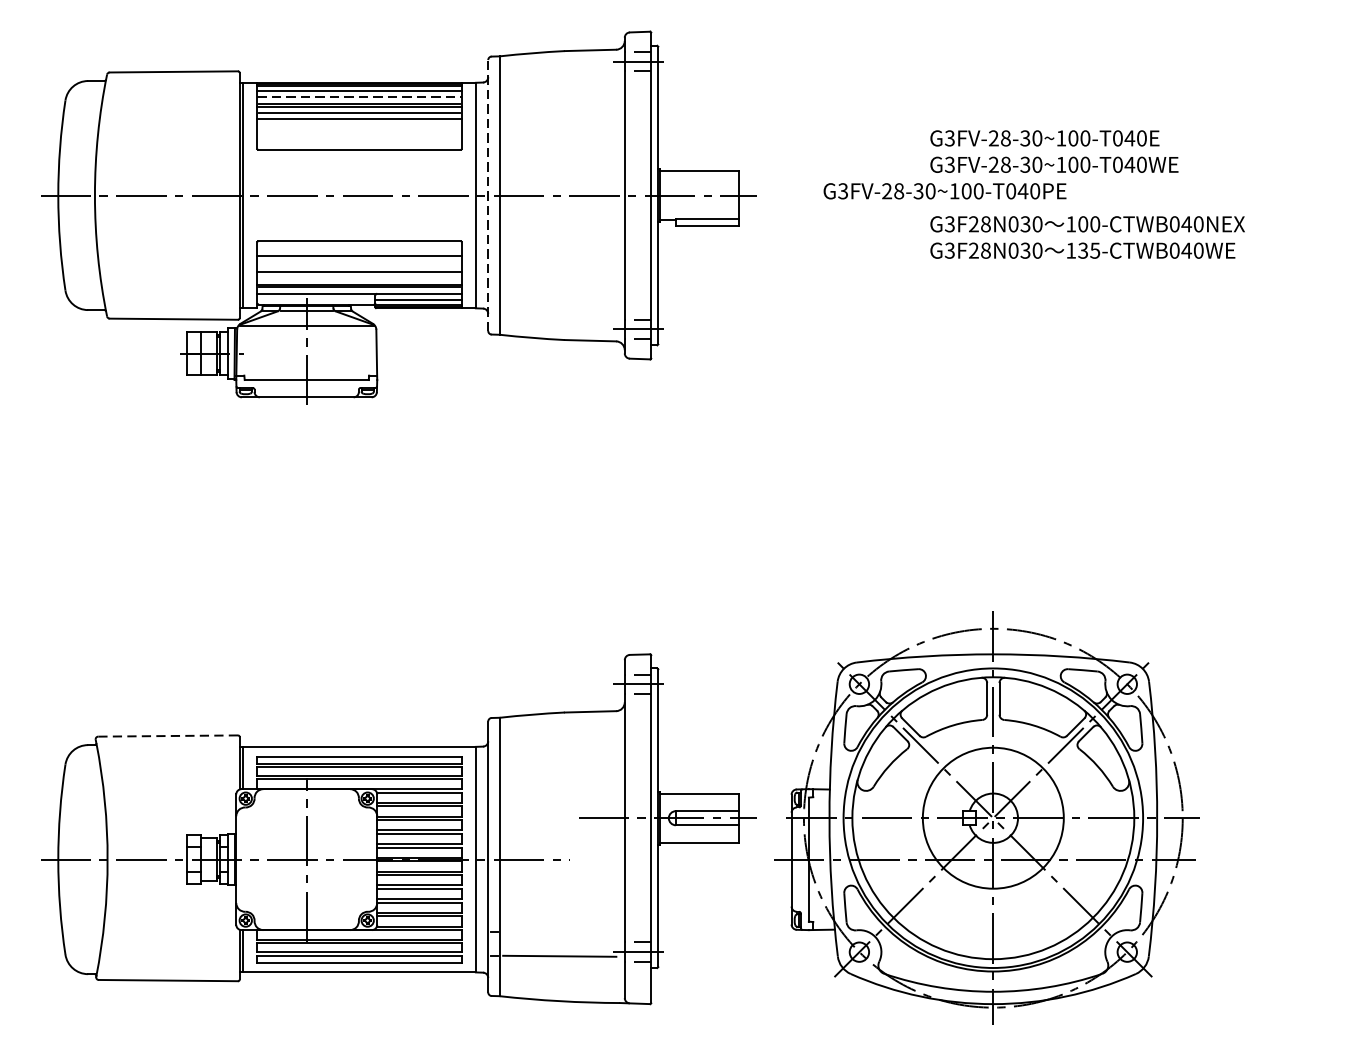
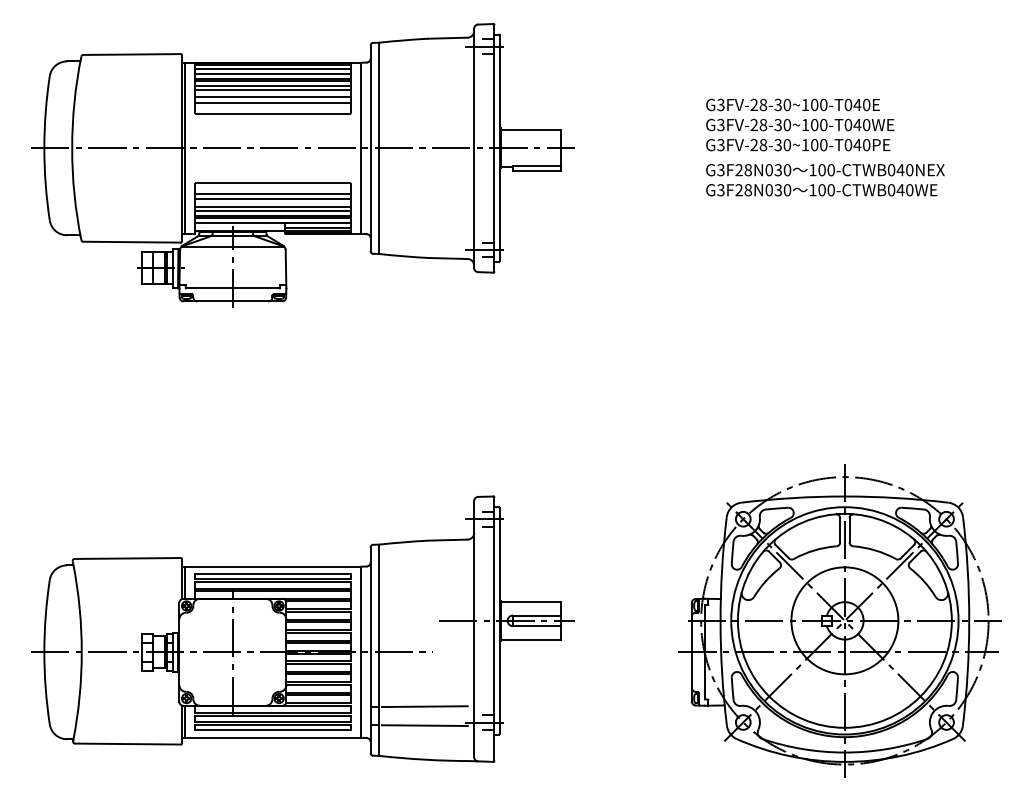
line: (358, 96) -> (272, 73), dashed -> solid
line: (358, 128) -> (272, 97), added
line: (358, 135) -> (272, 102), added
text: (945, 191) -> (798, 145), moved
line: (488, 195) -> (370, 148), dashed -> solid
text: (1089, 251) -> (826, 190), 135-CTWB040WE -> 100-CTWB040WE
line: (358, 262) -> (272, 199), added
line: (358, 278) -> (272, 211), added
line: (167, 736) -> (127, 558), dashed -> solid
part: (986, 817) -> (839, 620), moved
line: (559, 931) -> (424, 706), added

